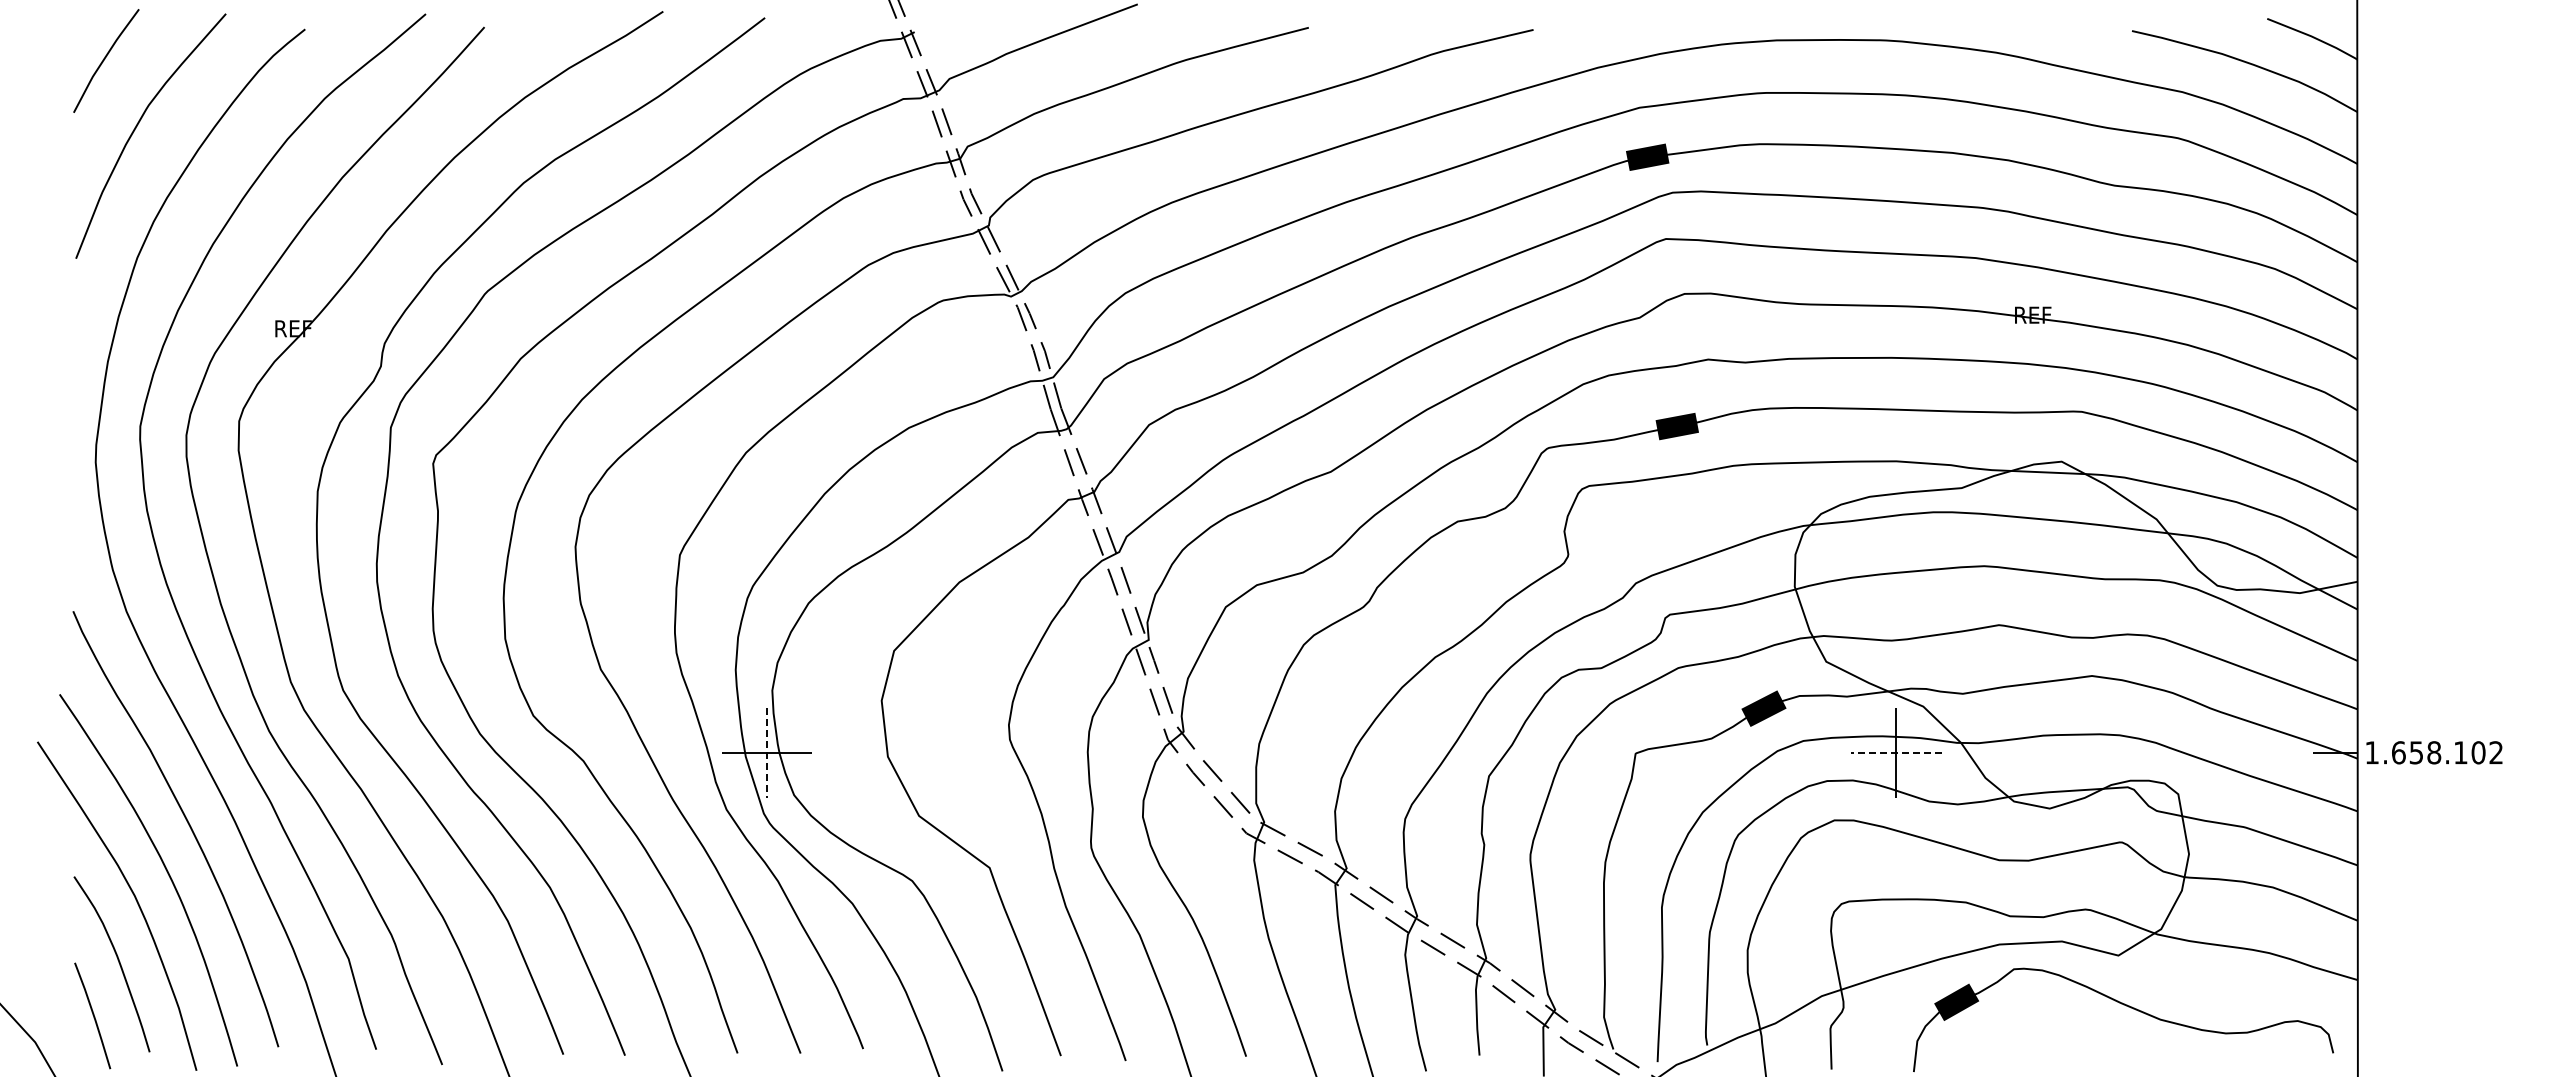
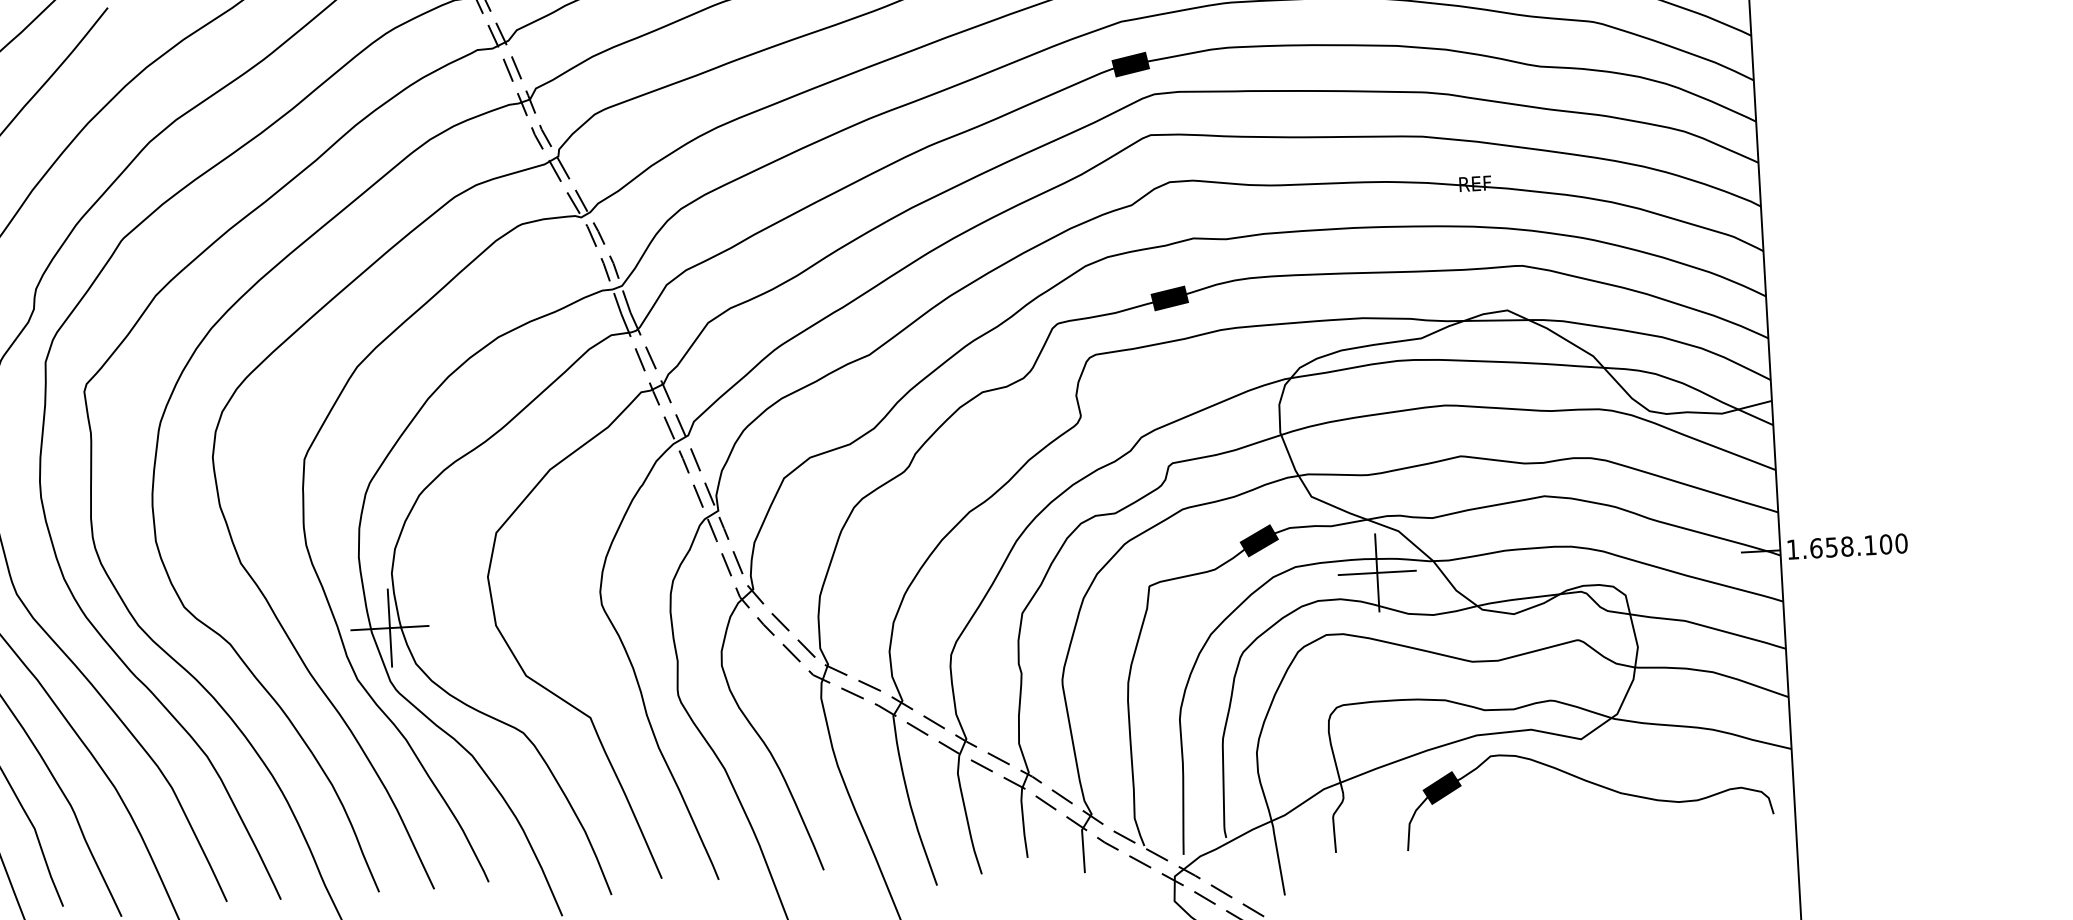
line: (1895, 752) -> (1376, 572), dashed -> solid
text: (2496, 752) -> (1901, 543), 1.658.102 -> 1.658.100
line: (766, 753) -> (389, 628), dashed -> solid

